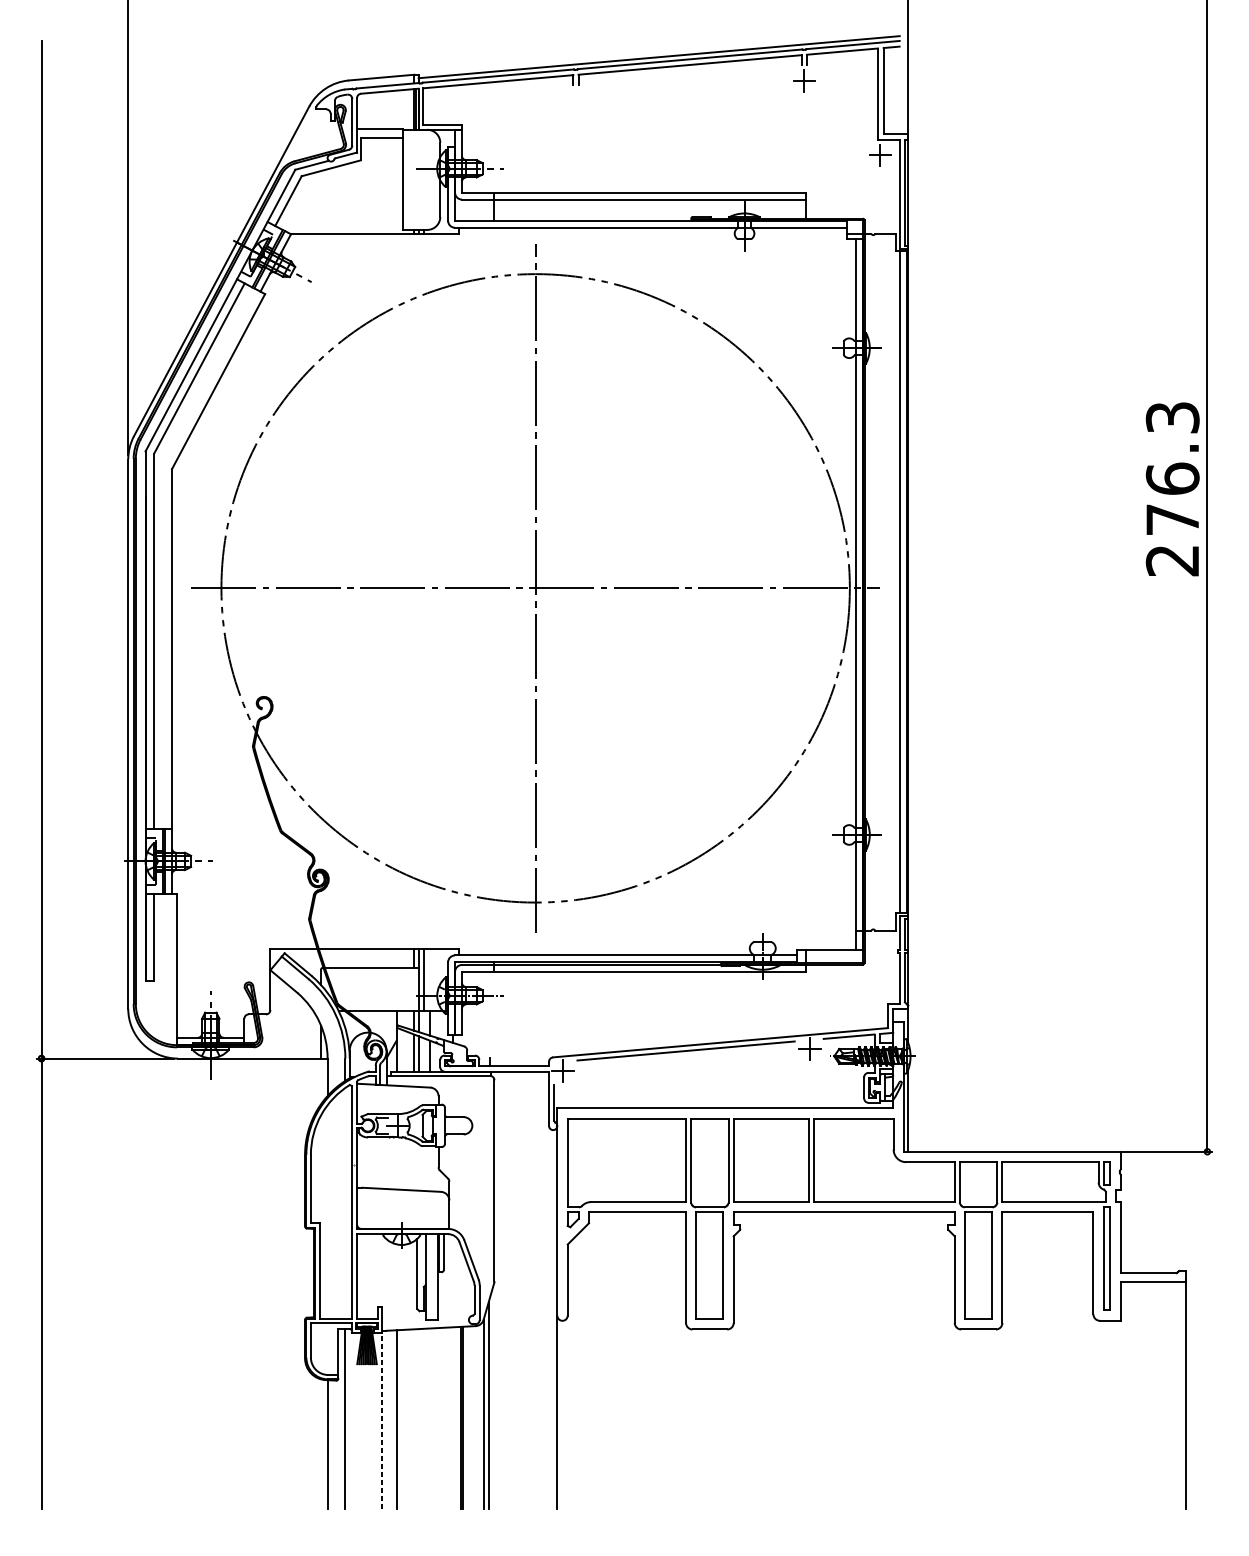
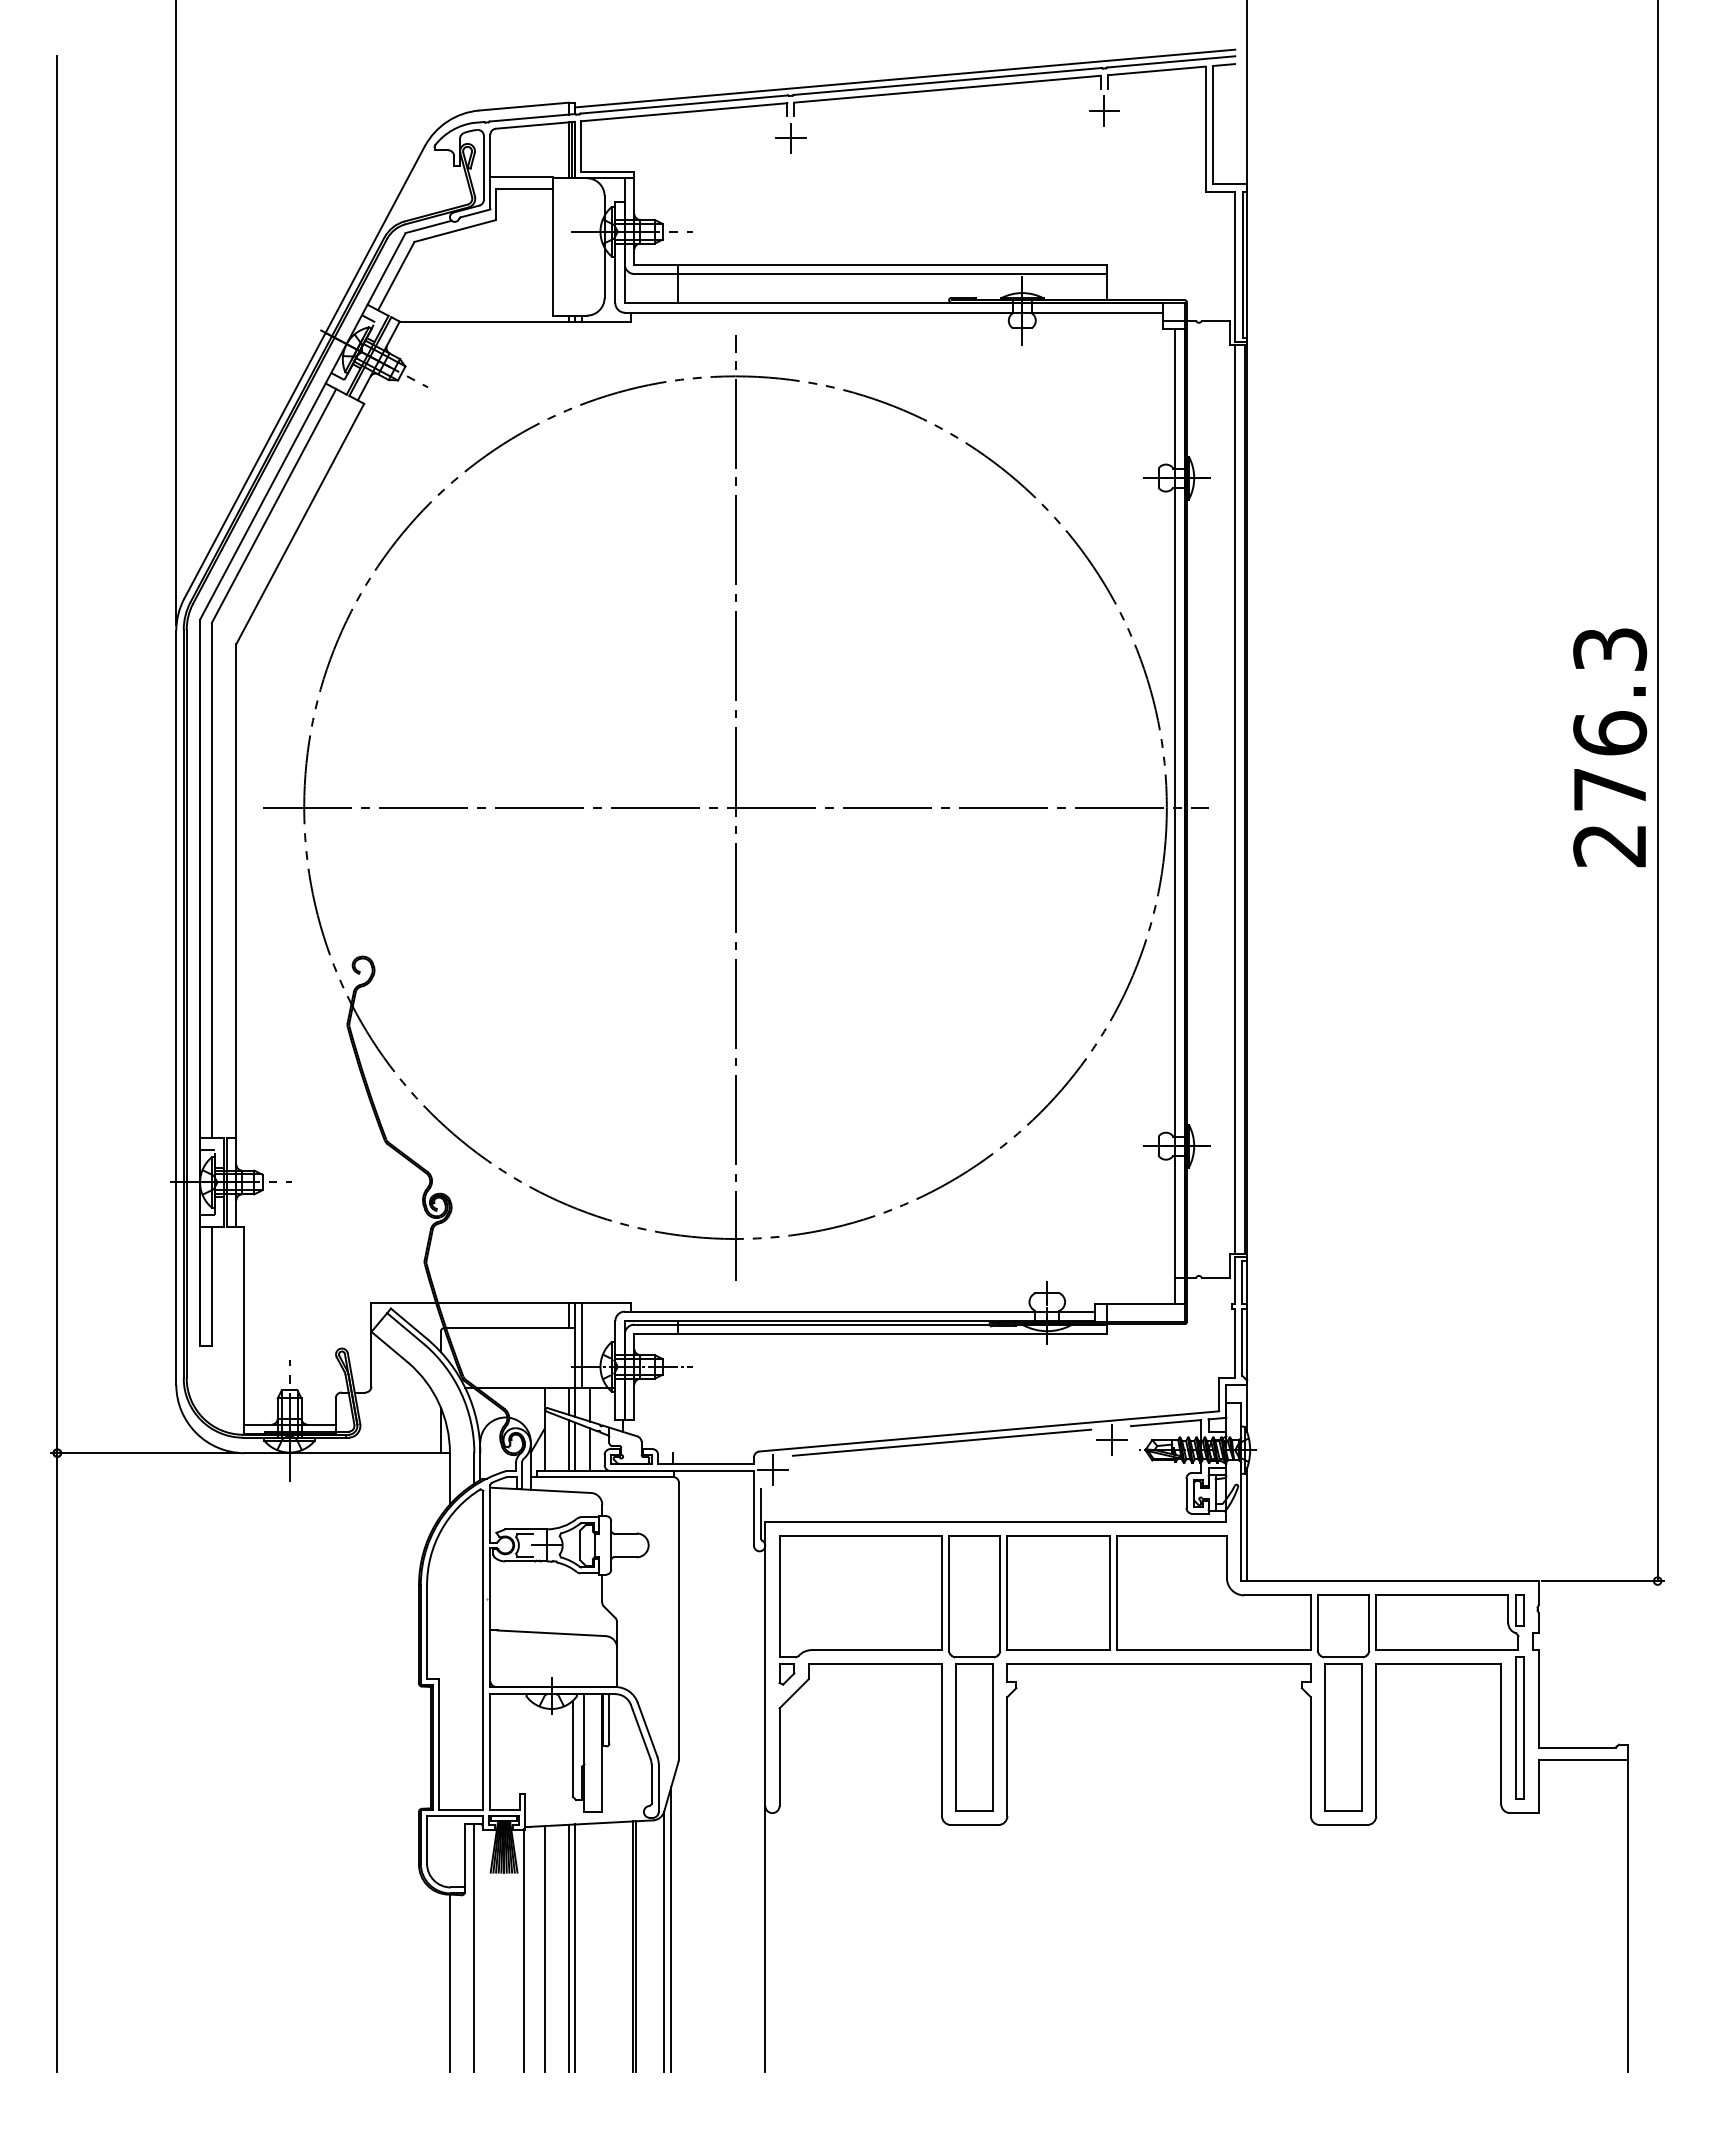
part: (880, 155) -> (790, 138), moved
text: (1173, 489) -> (1610, 747), moved
line: (413, 1418) -> (568, 1947), added
line: (418, 1418) -> (574, 1947), added
line: (381, 1420) -> (524, 1950), dashed -> solid

